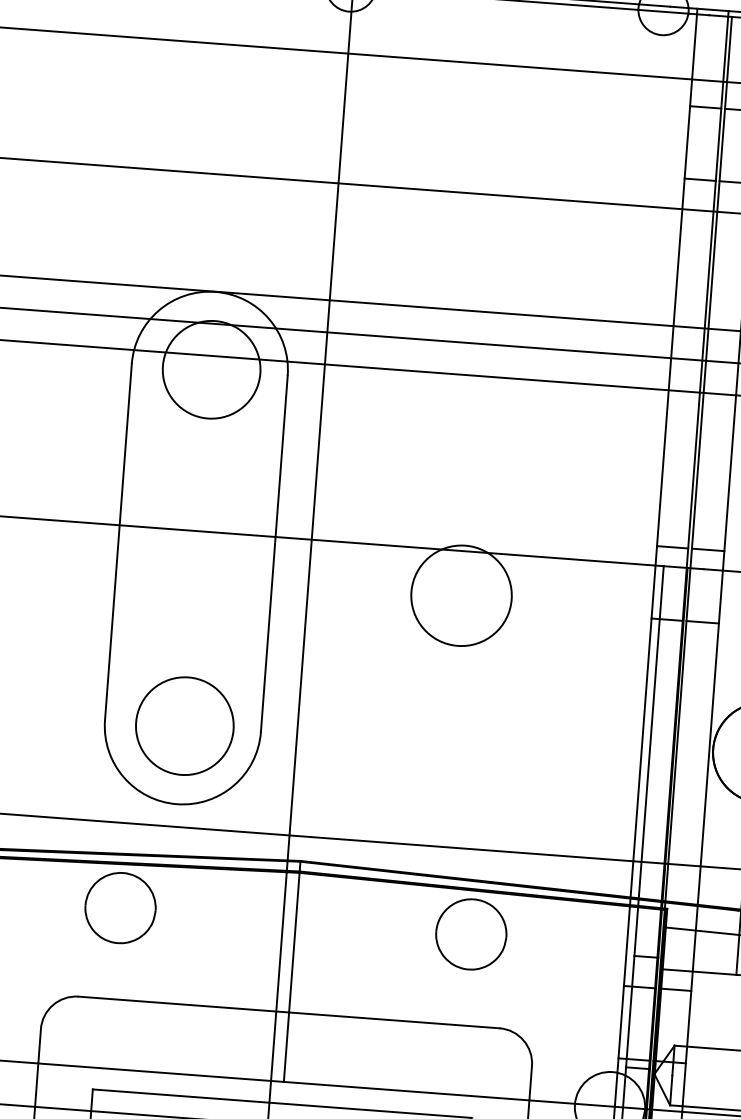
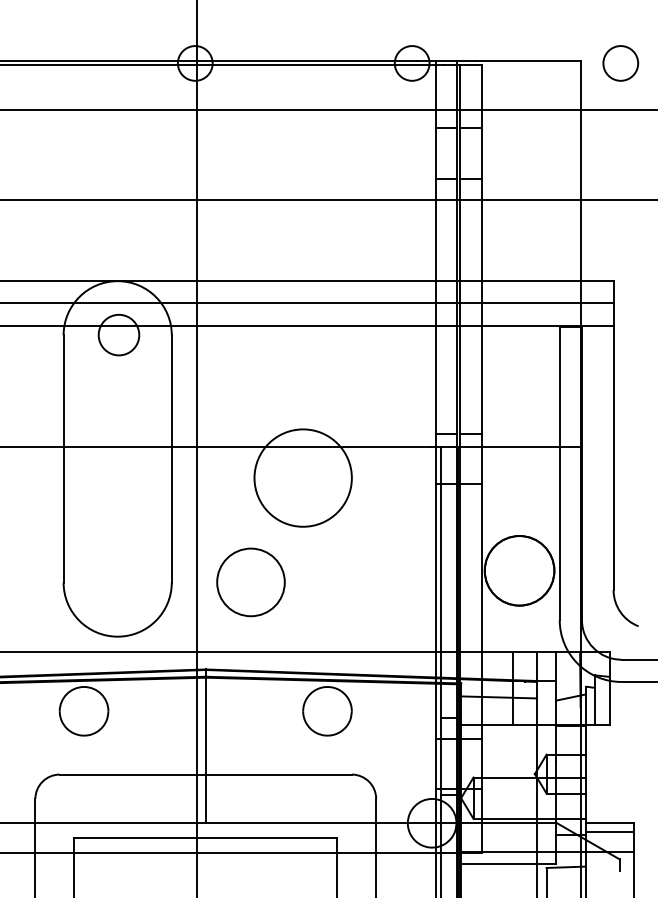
circle: (210, 368) -> (118, 334), size x0.6
circle: (460, 594) -> (302, 477), size x1.4
circle: (184, 726) -> (250, 582), moved

